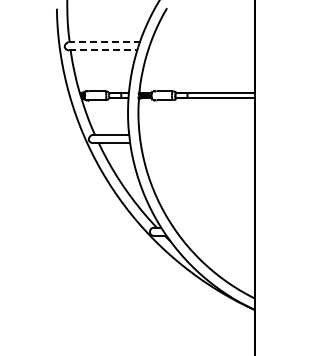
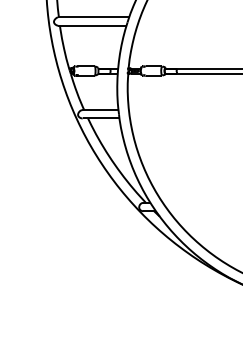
line: (104, 42) -> (93, 17), dashed -> solid
line: (103, 50) -> (92, 25), dashed -> solid

